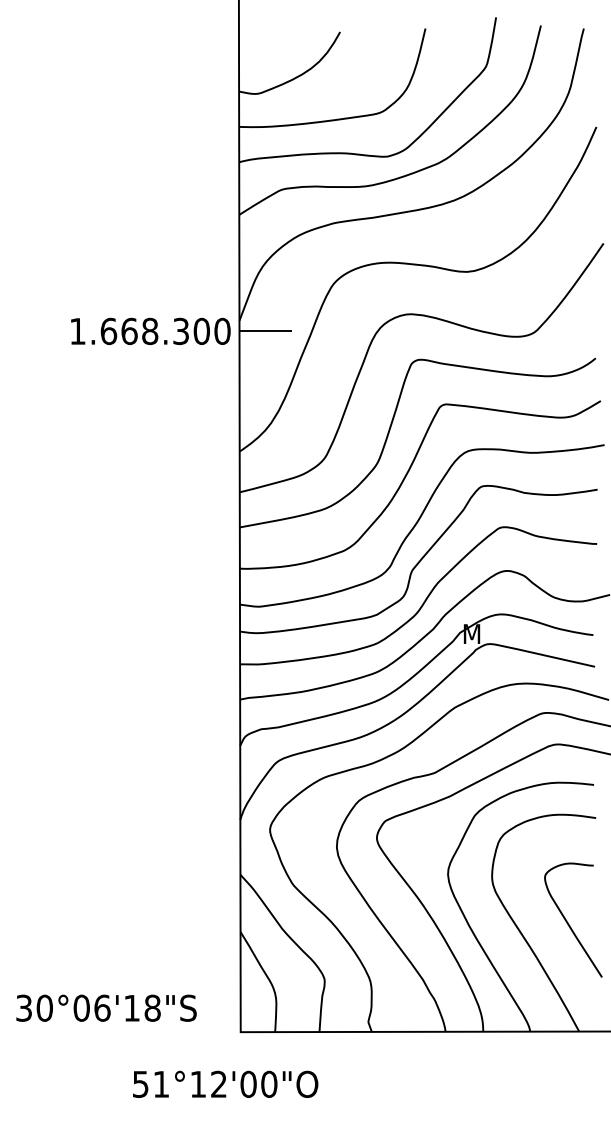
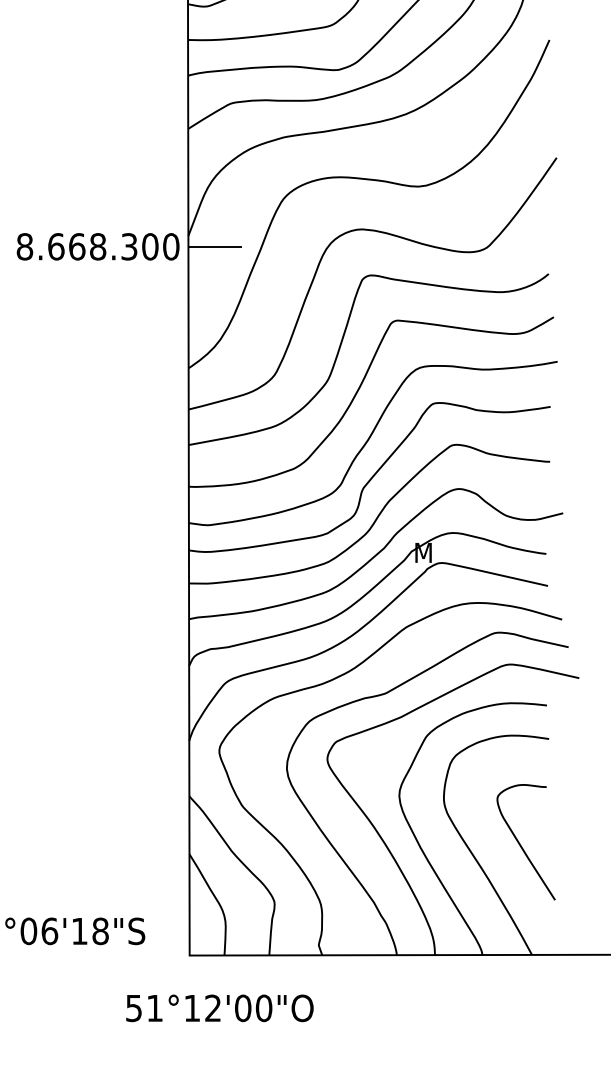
text: (77, 331) -> (24, 246), 1.668.300 -> 8.668.300
text: (225, 1083) -> (219, 1007), moved

